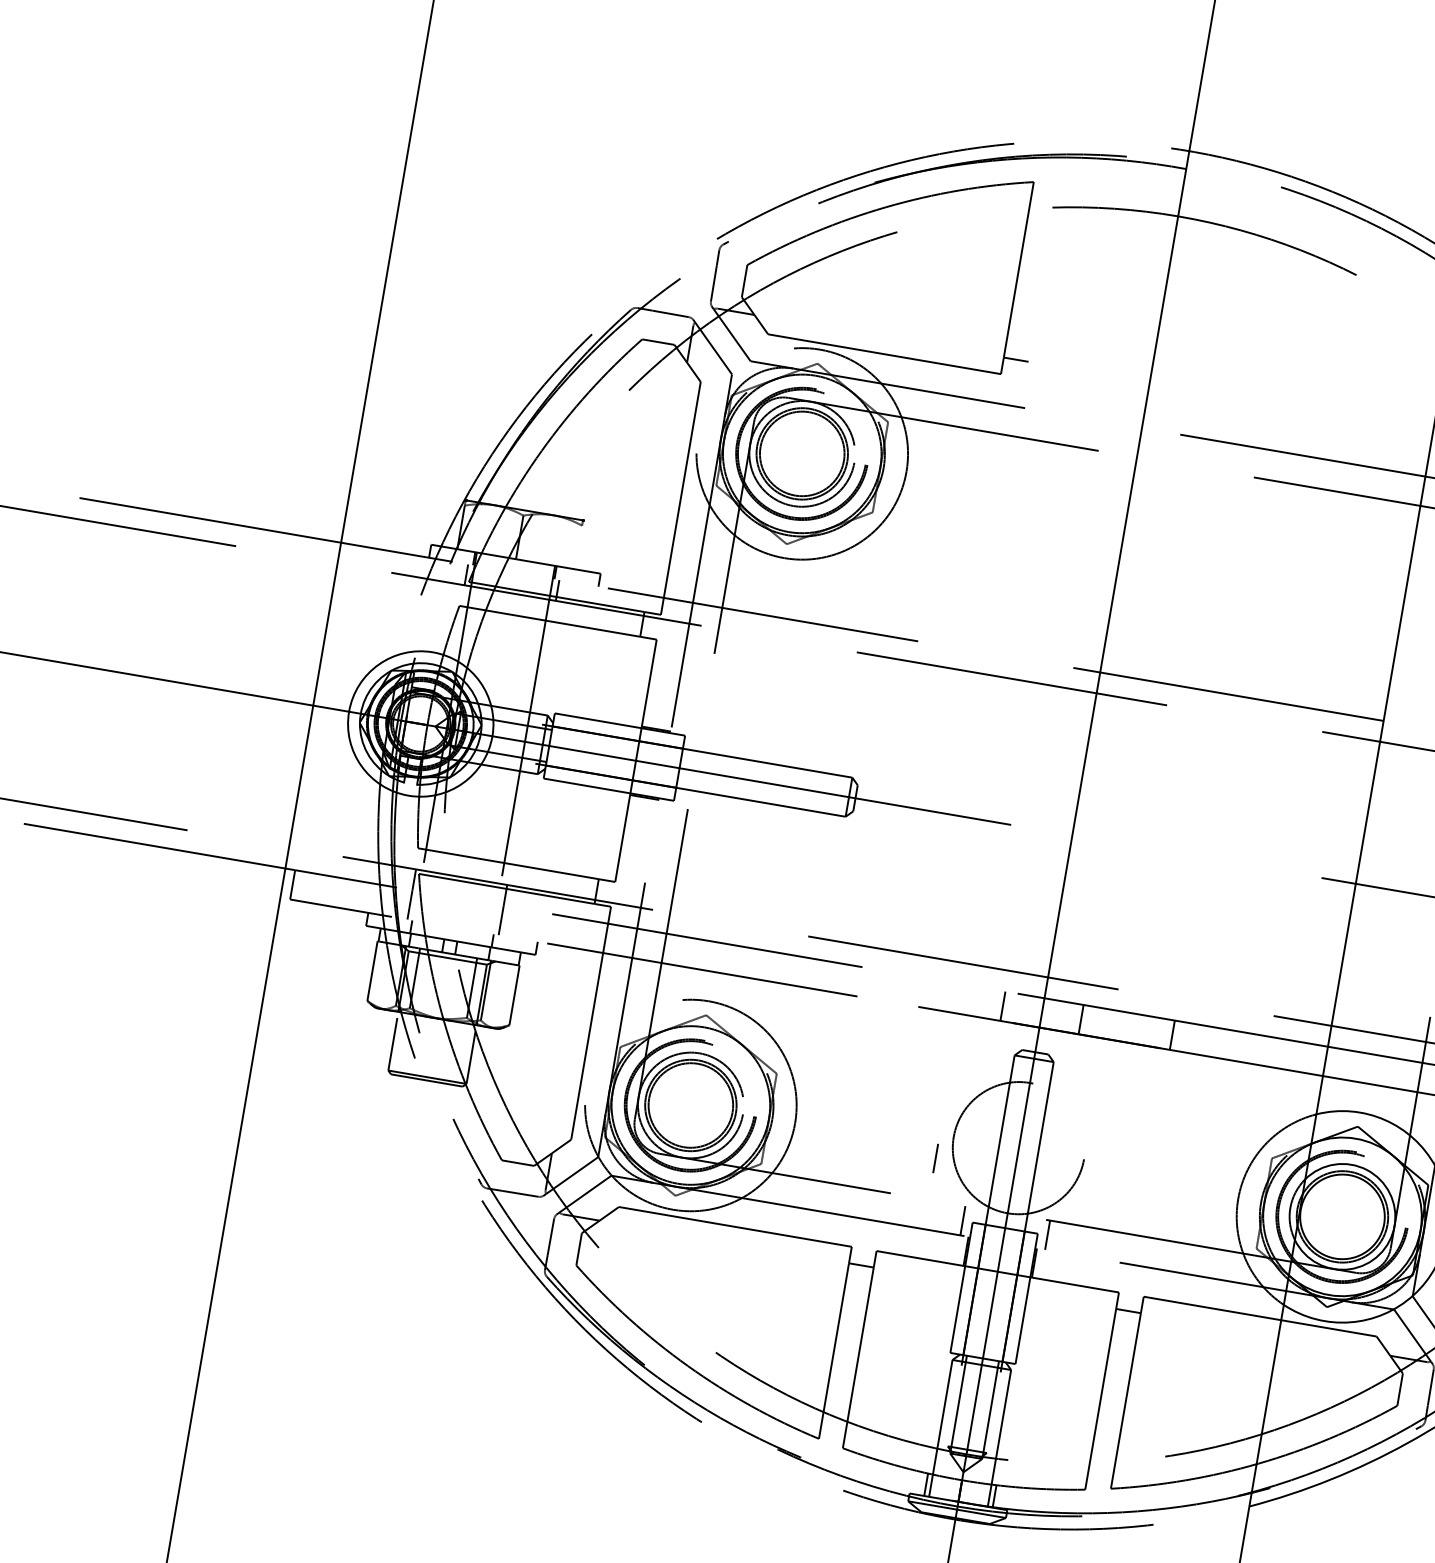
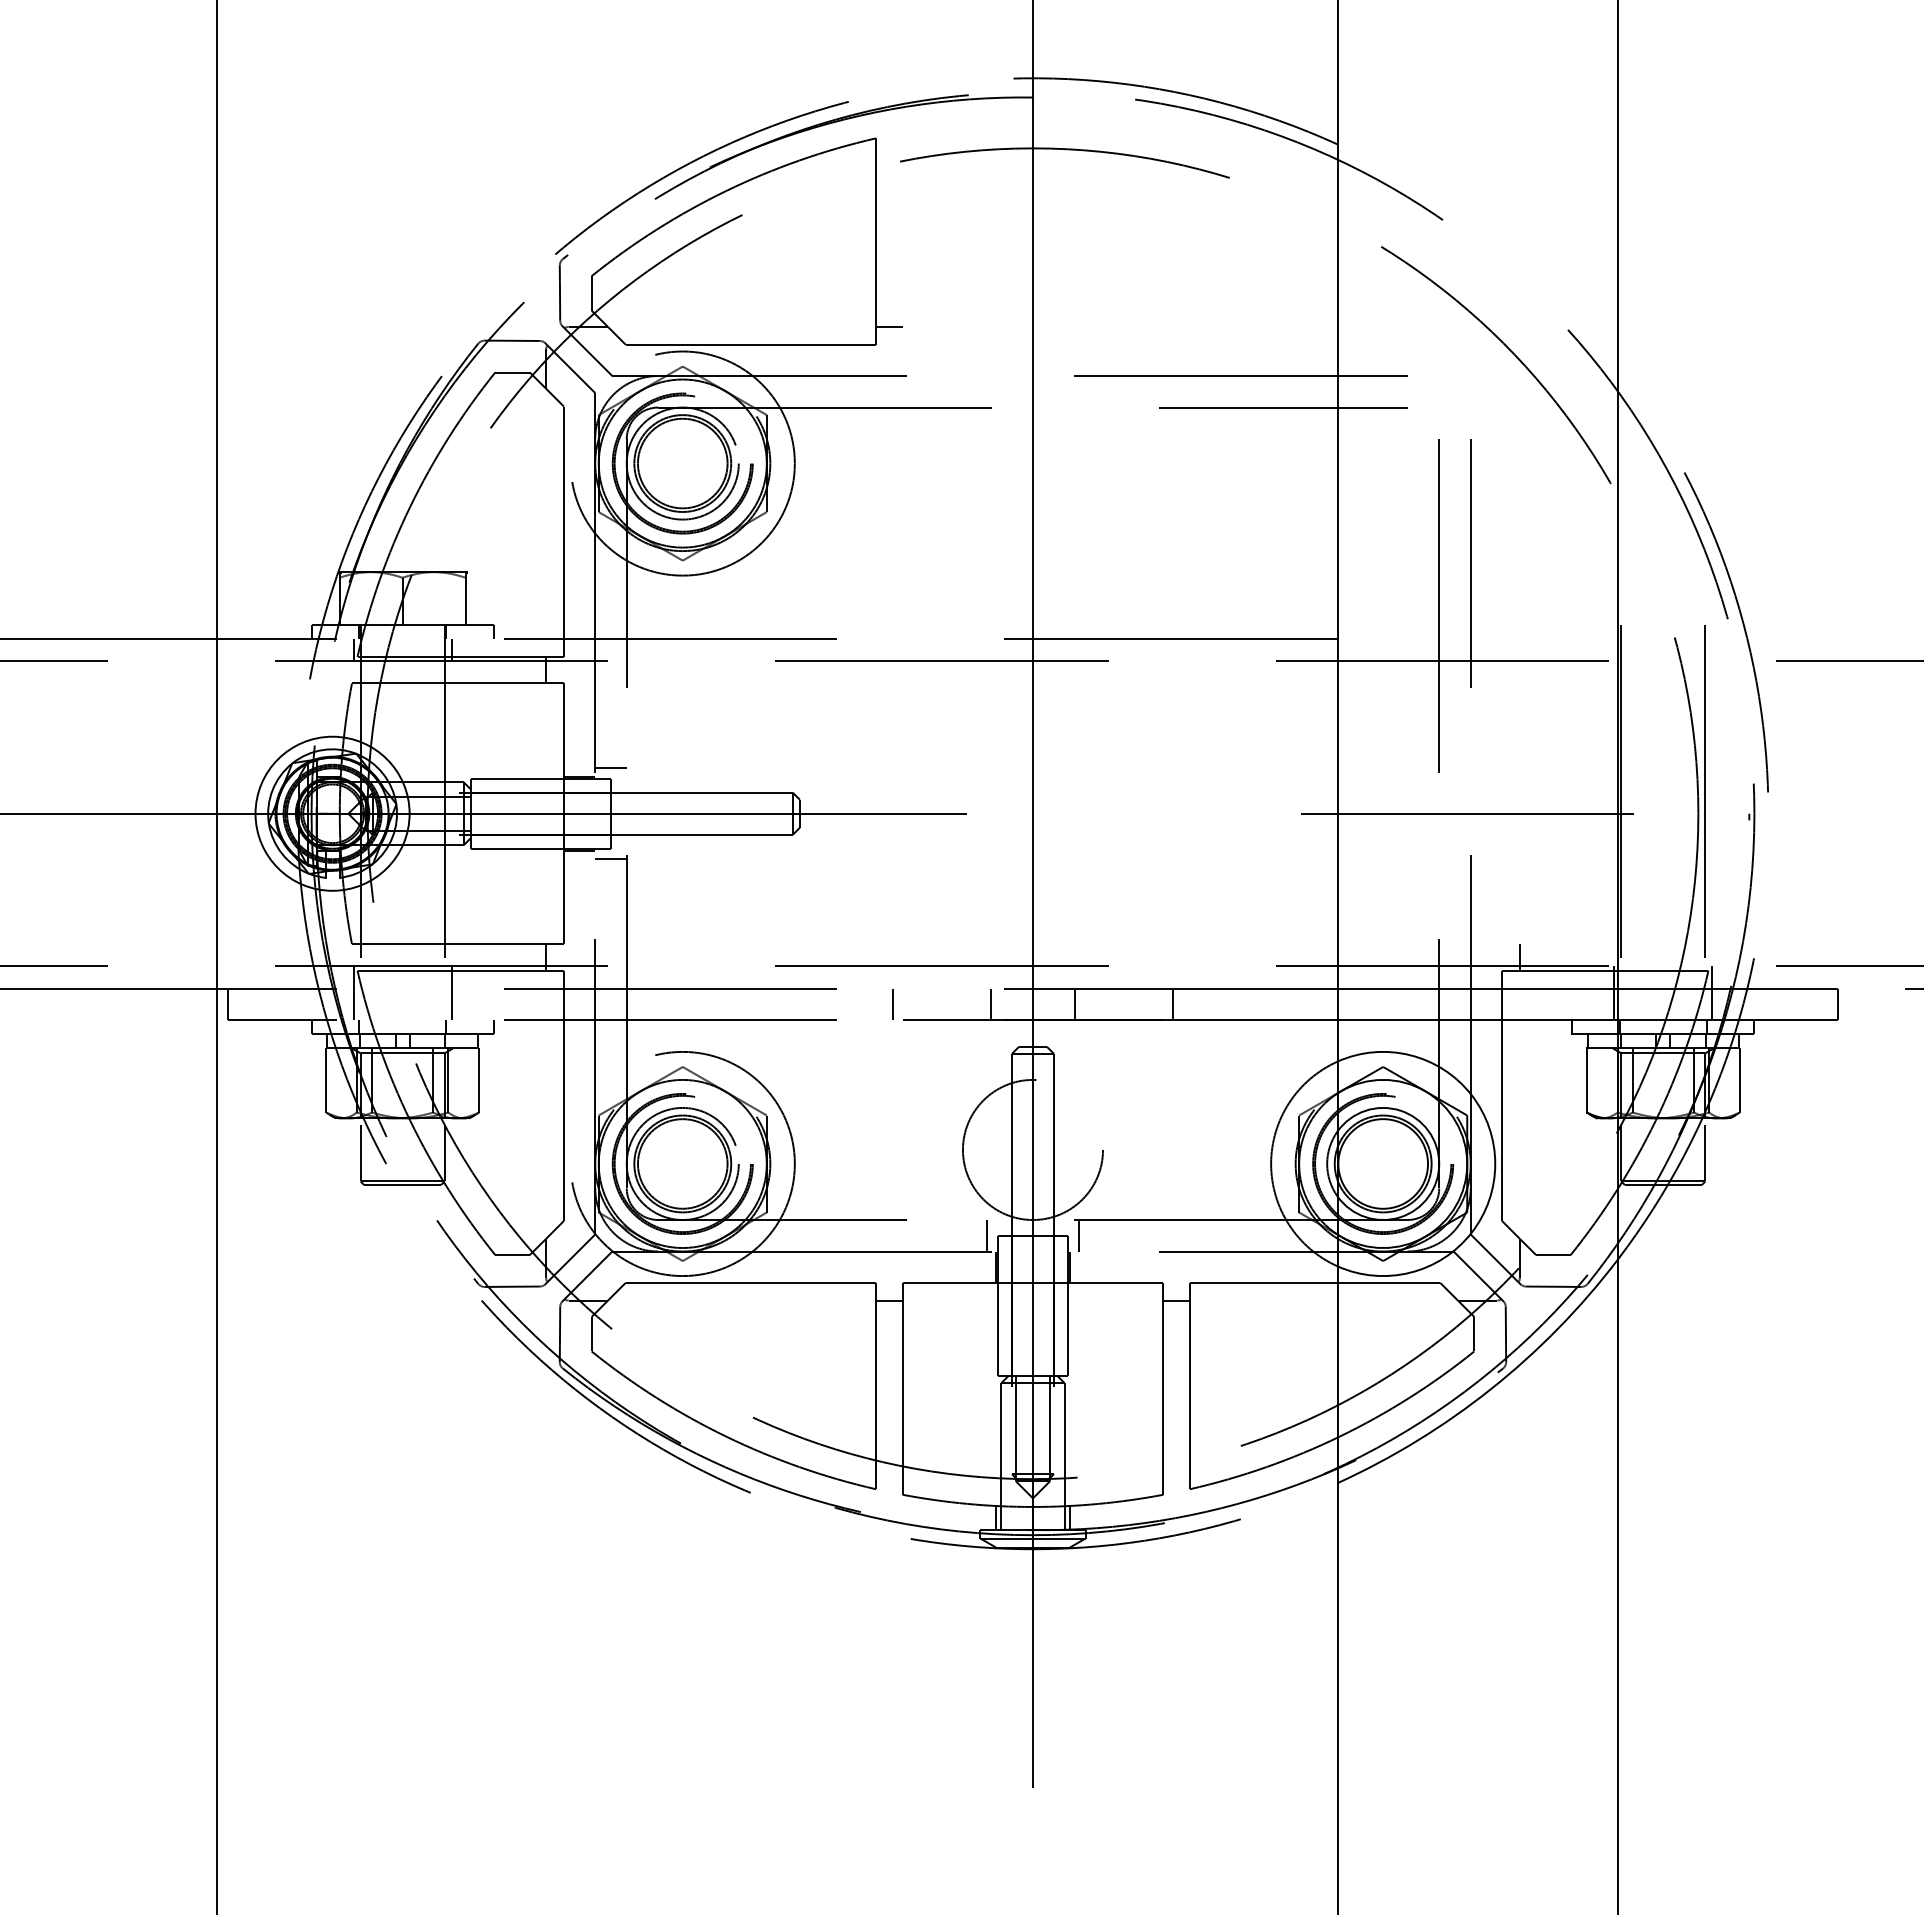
line: (578, 546) -> (465, 600), added
line: (686, 726) -> (610, 768), added
line: (672, 810) -> (610, 859), added
line: (935, 1158) -> (892, 1004), moved

